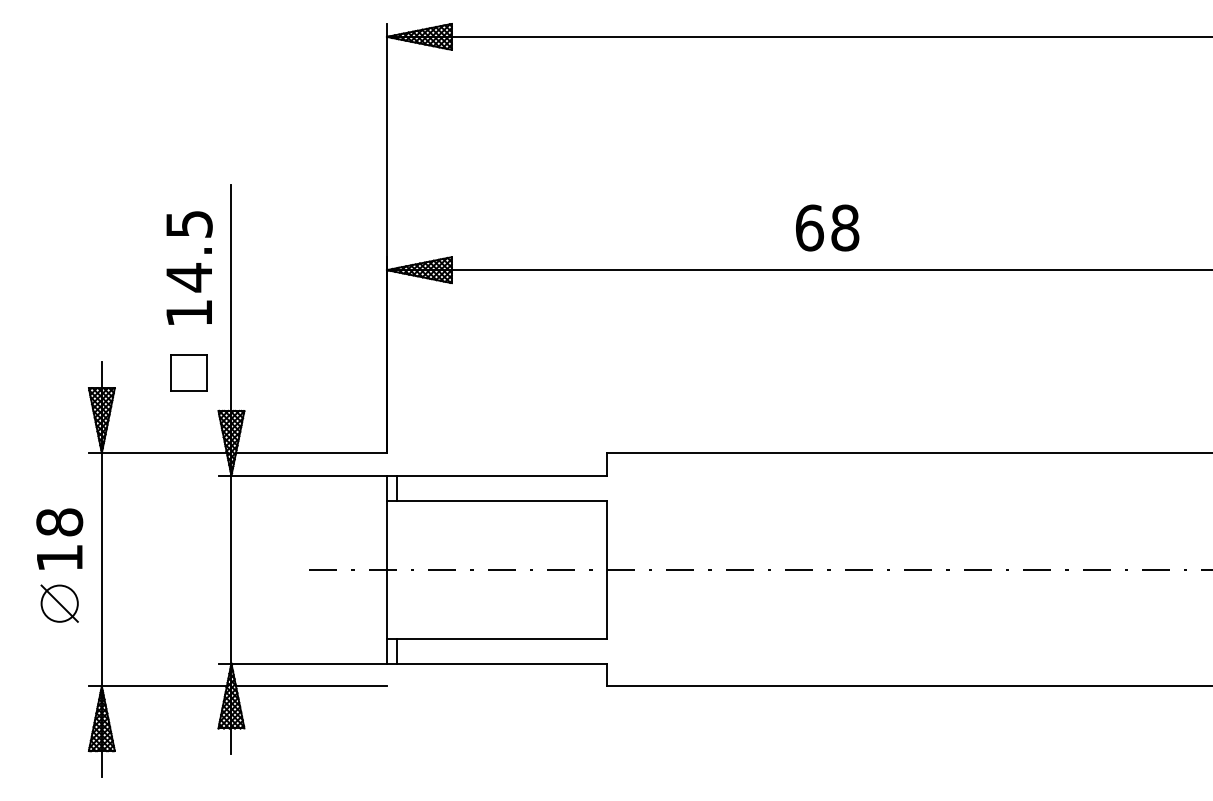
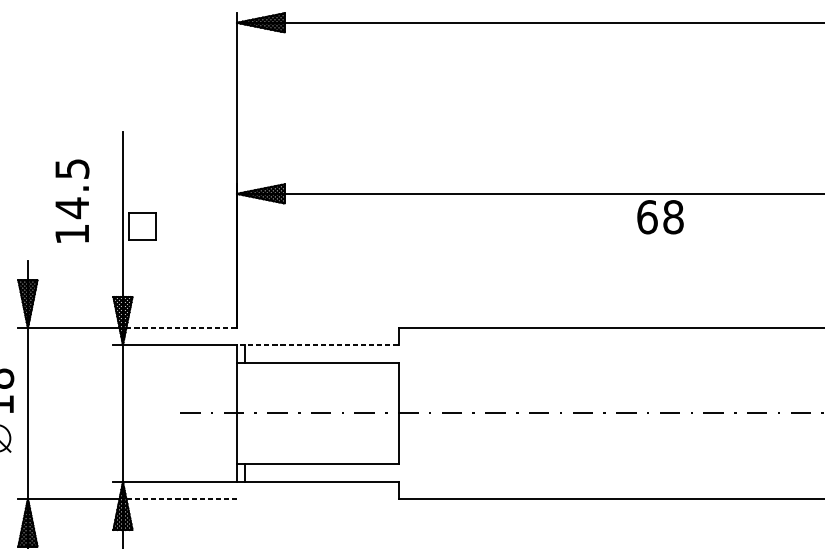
text: (827, 227) -> (660, 216), moved
text: (189, 267) -> (72, 200), moved
part: (188, 372) -> (142, 226), moved
line: (311, 453) -> (181, 328), solid -> dashed
line: (496, 475) -> (317, 344), solid -> dashed
line: (310, 686) -> (180, 499), solid -> dashed

